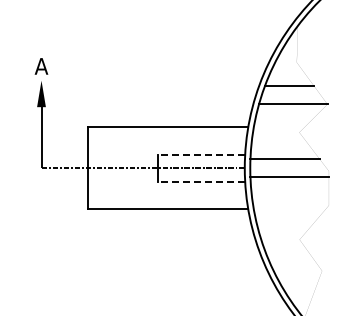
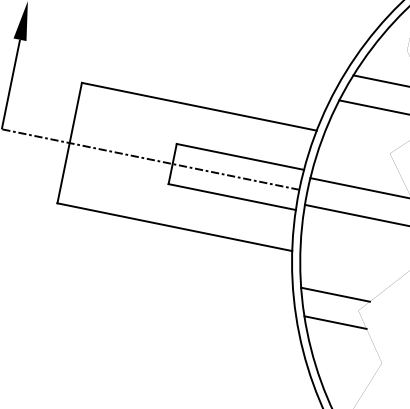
line: (201, 154) -> (240, 156), dashed -> solid
line: (201, 182) -> (231, 197), dashed -> solid
line: (282, 232) -> (335, 295), added
line: (286, 250) -> (335, 322), added

